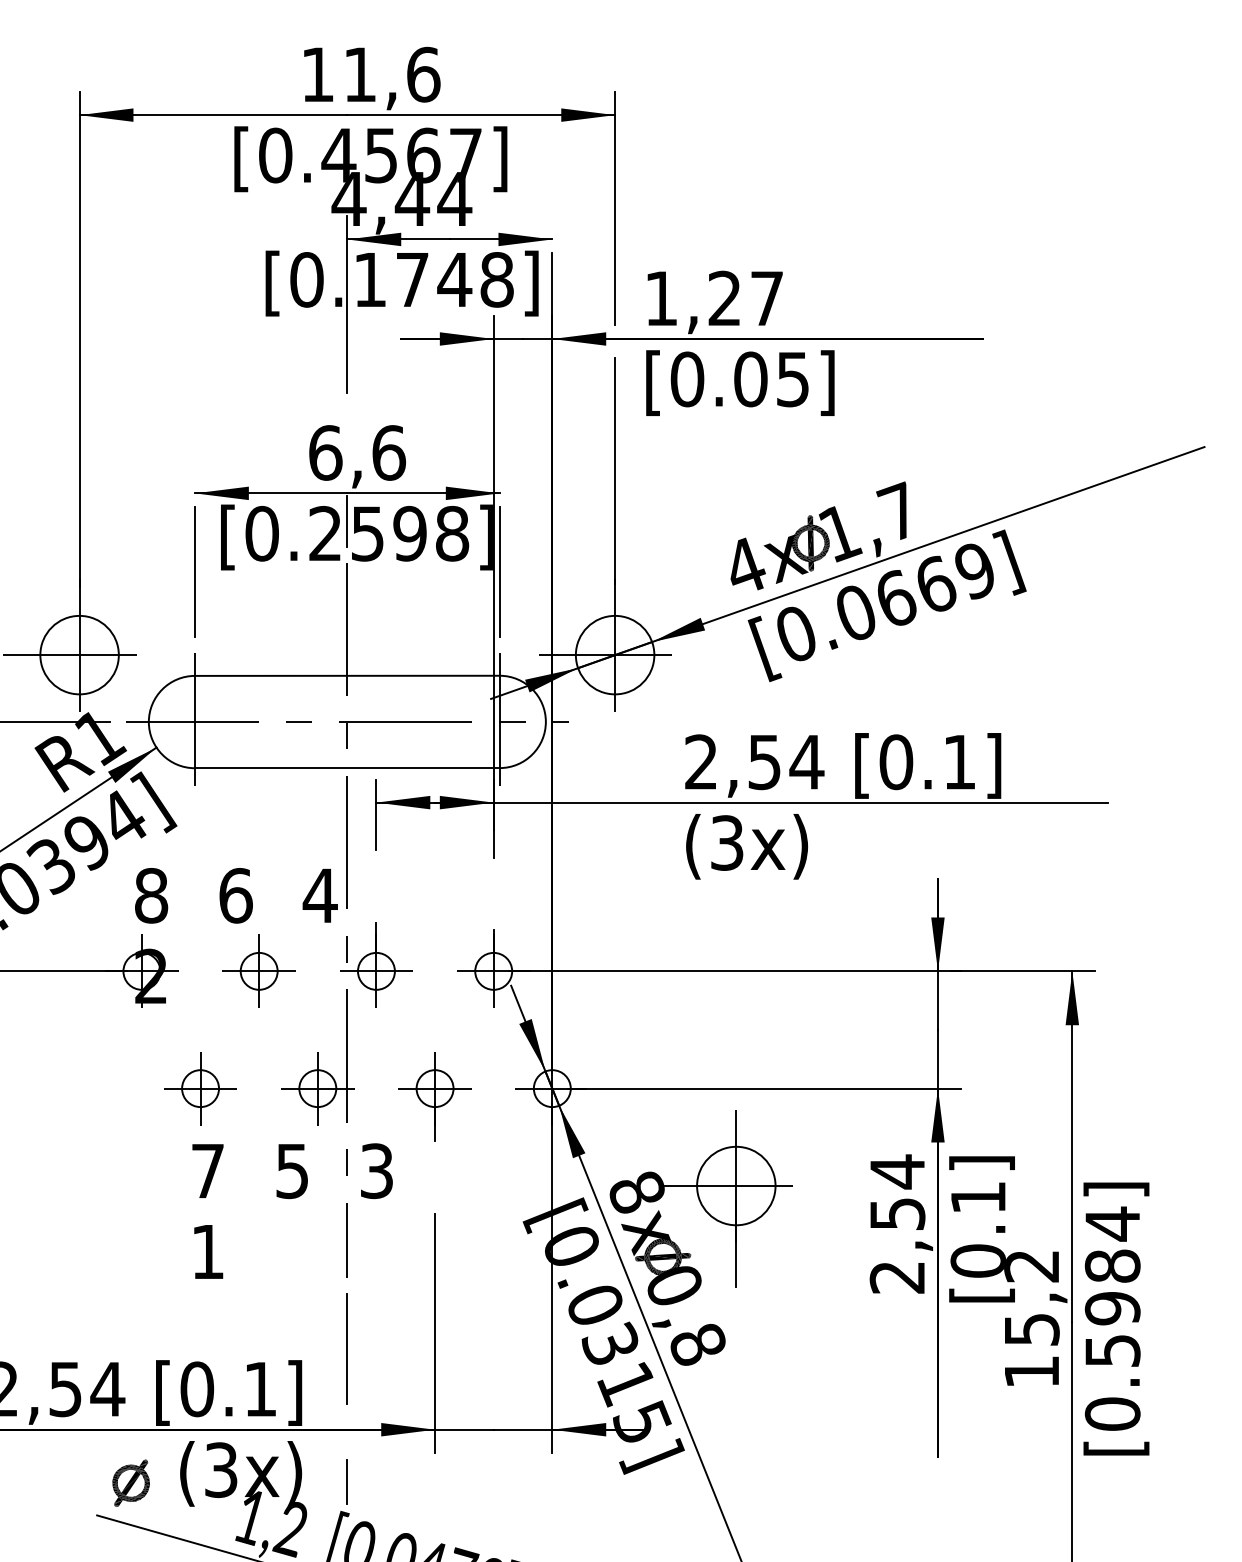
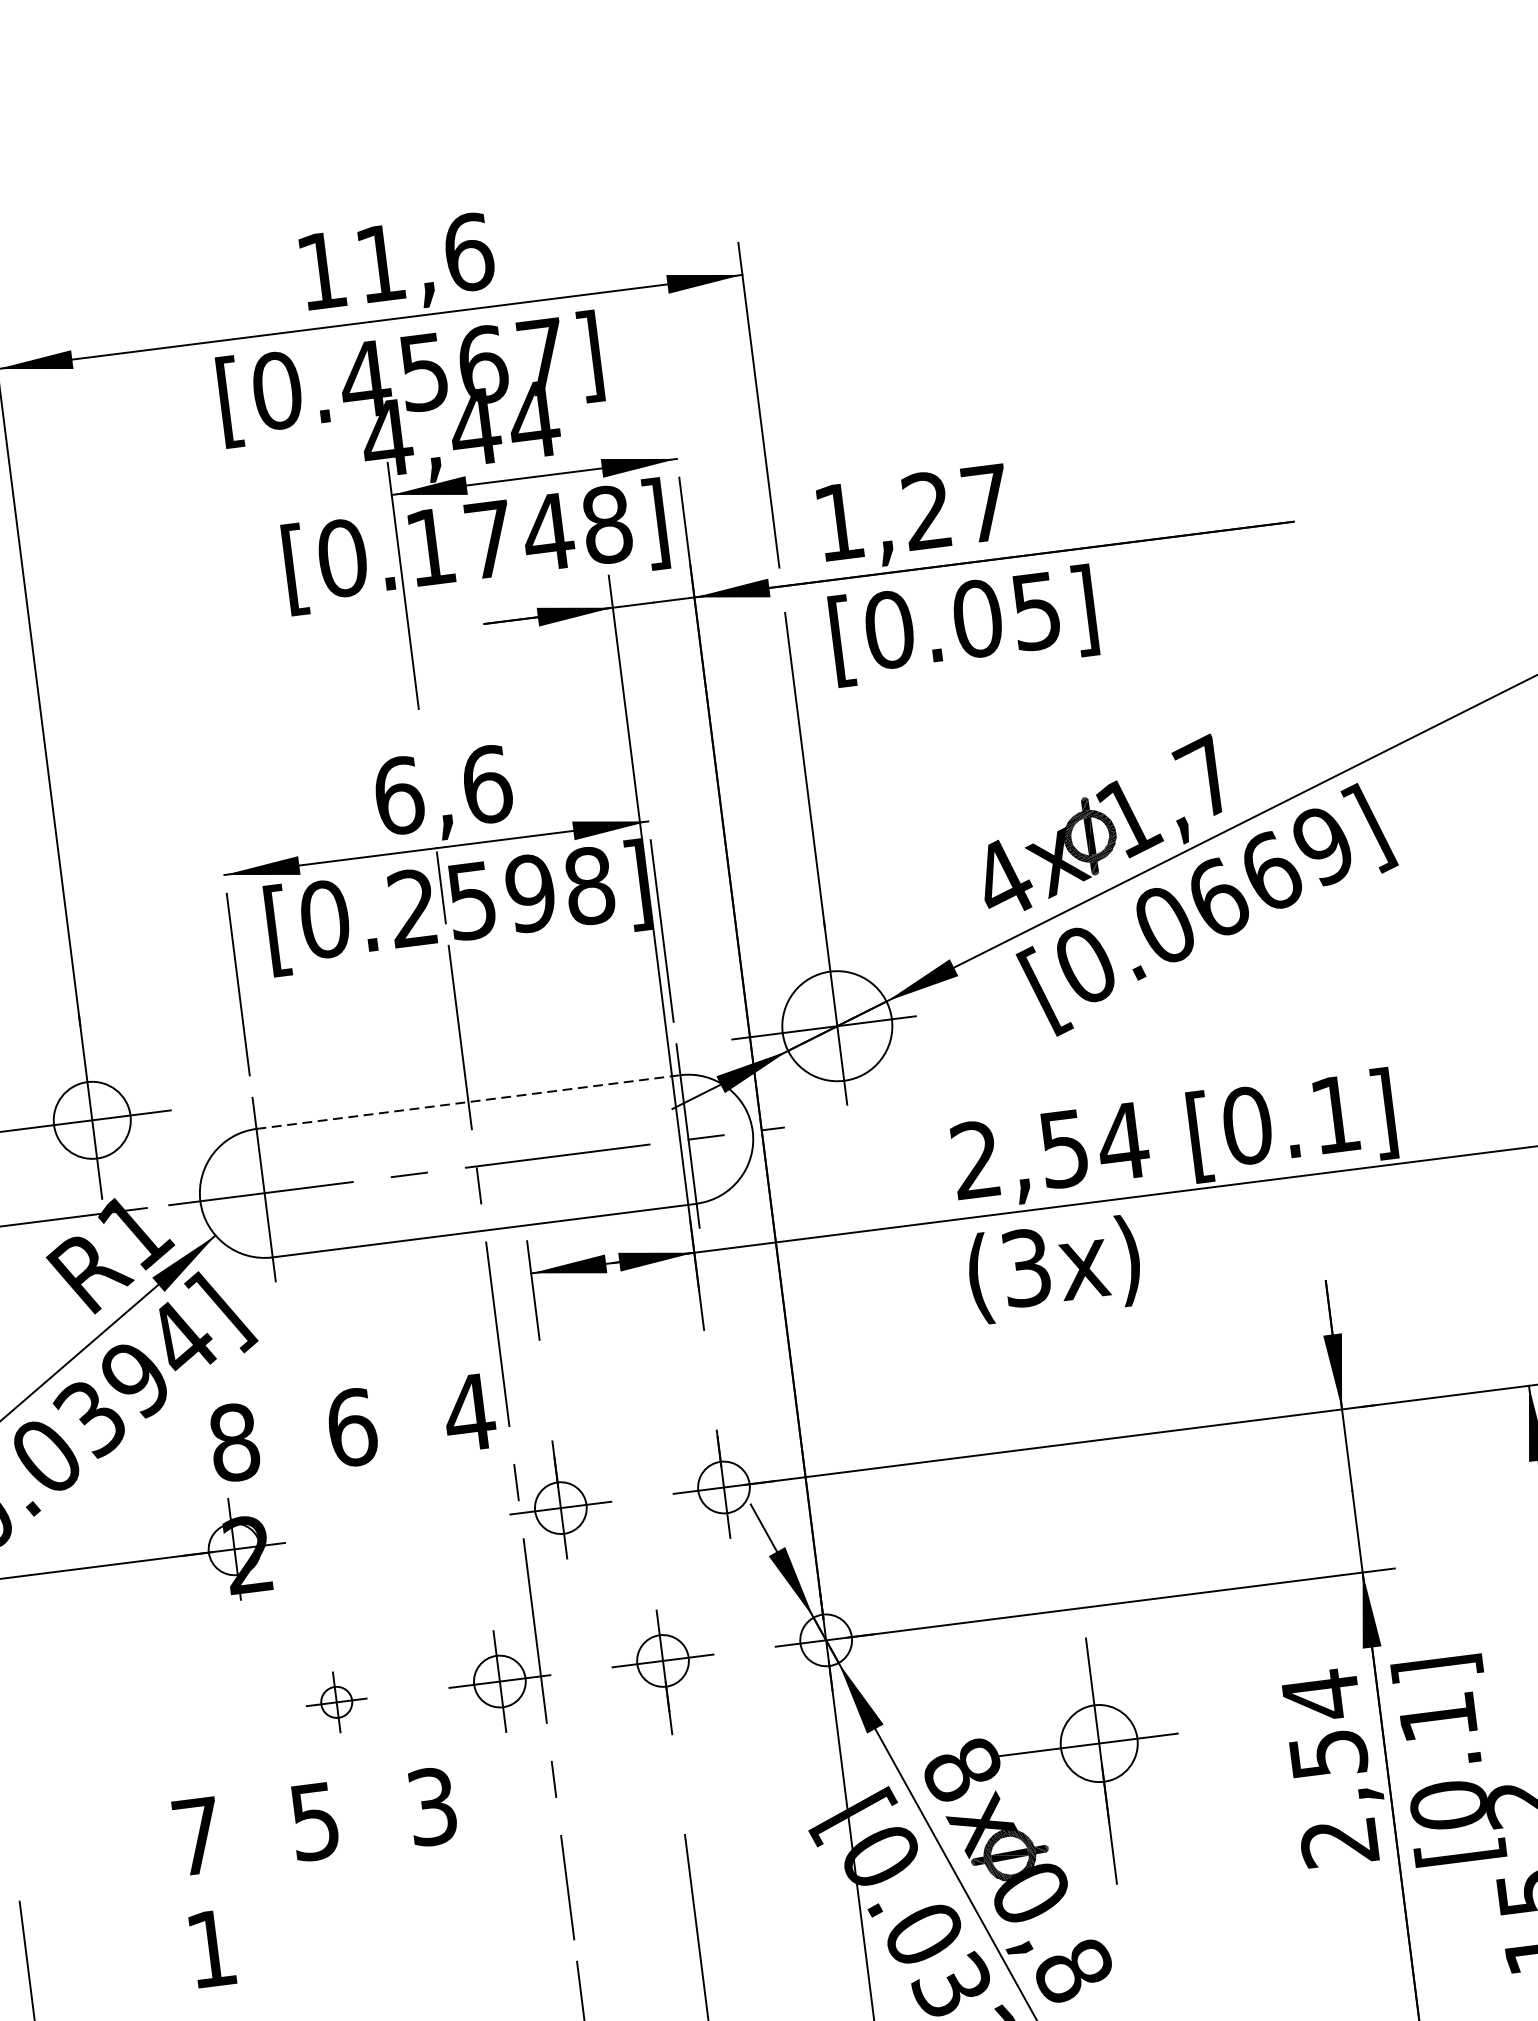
circle: (79, 654) -> (92, 1119), size x0.7
line: (347, 675) -> (468, 1101), solid -> dashed
part: (258, 970) -> (396, 1527), removed
part: (200, 1088) -> (336, 1702), size x0.6
circle: (736, 1185) -> (1099, 1742), size x0.7
text: (292, 1210) -> (321, 1876), moved

